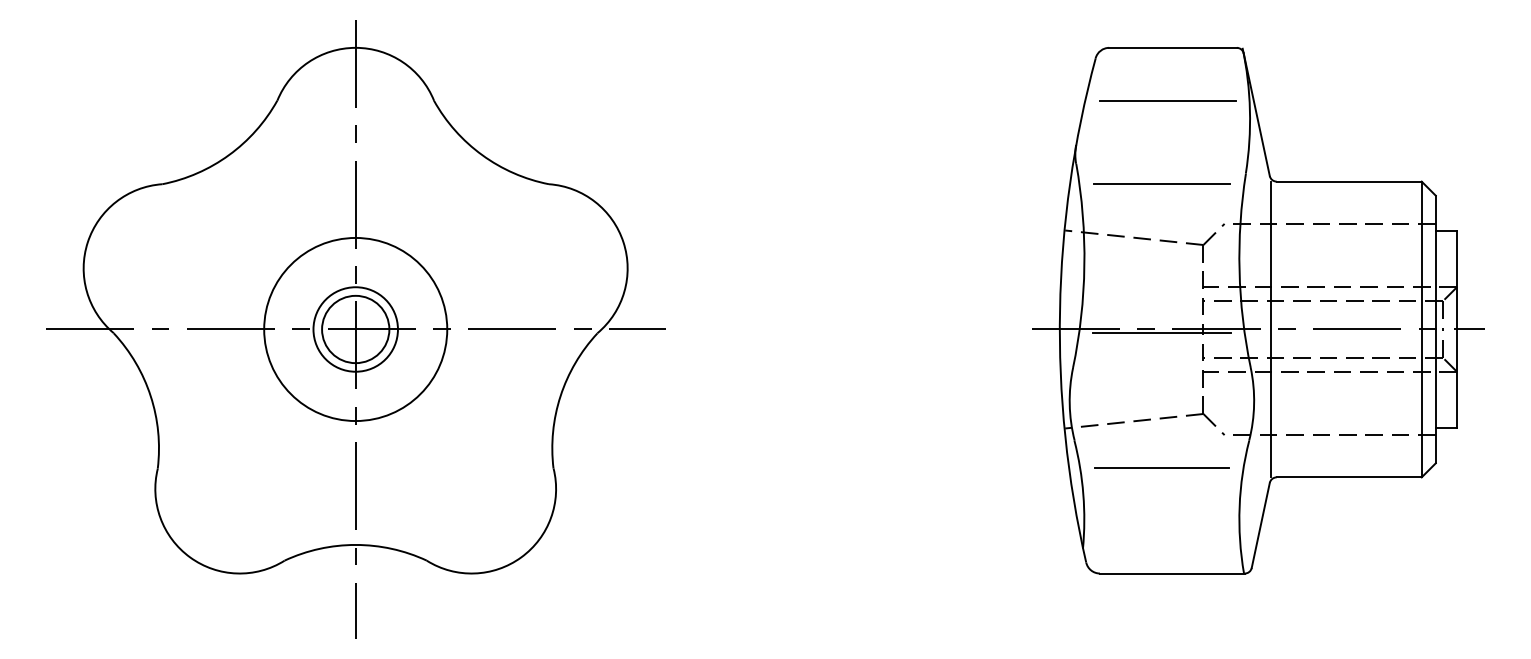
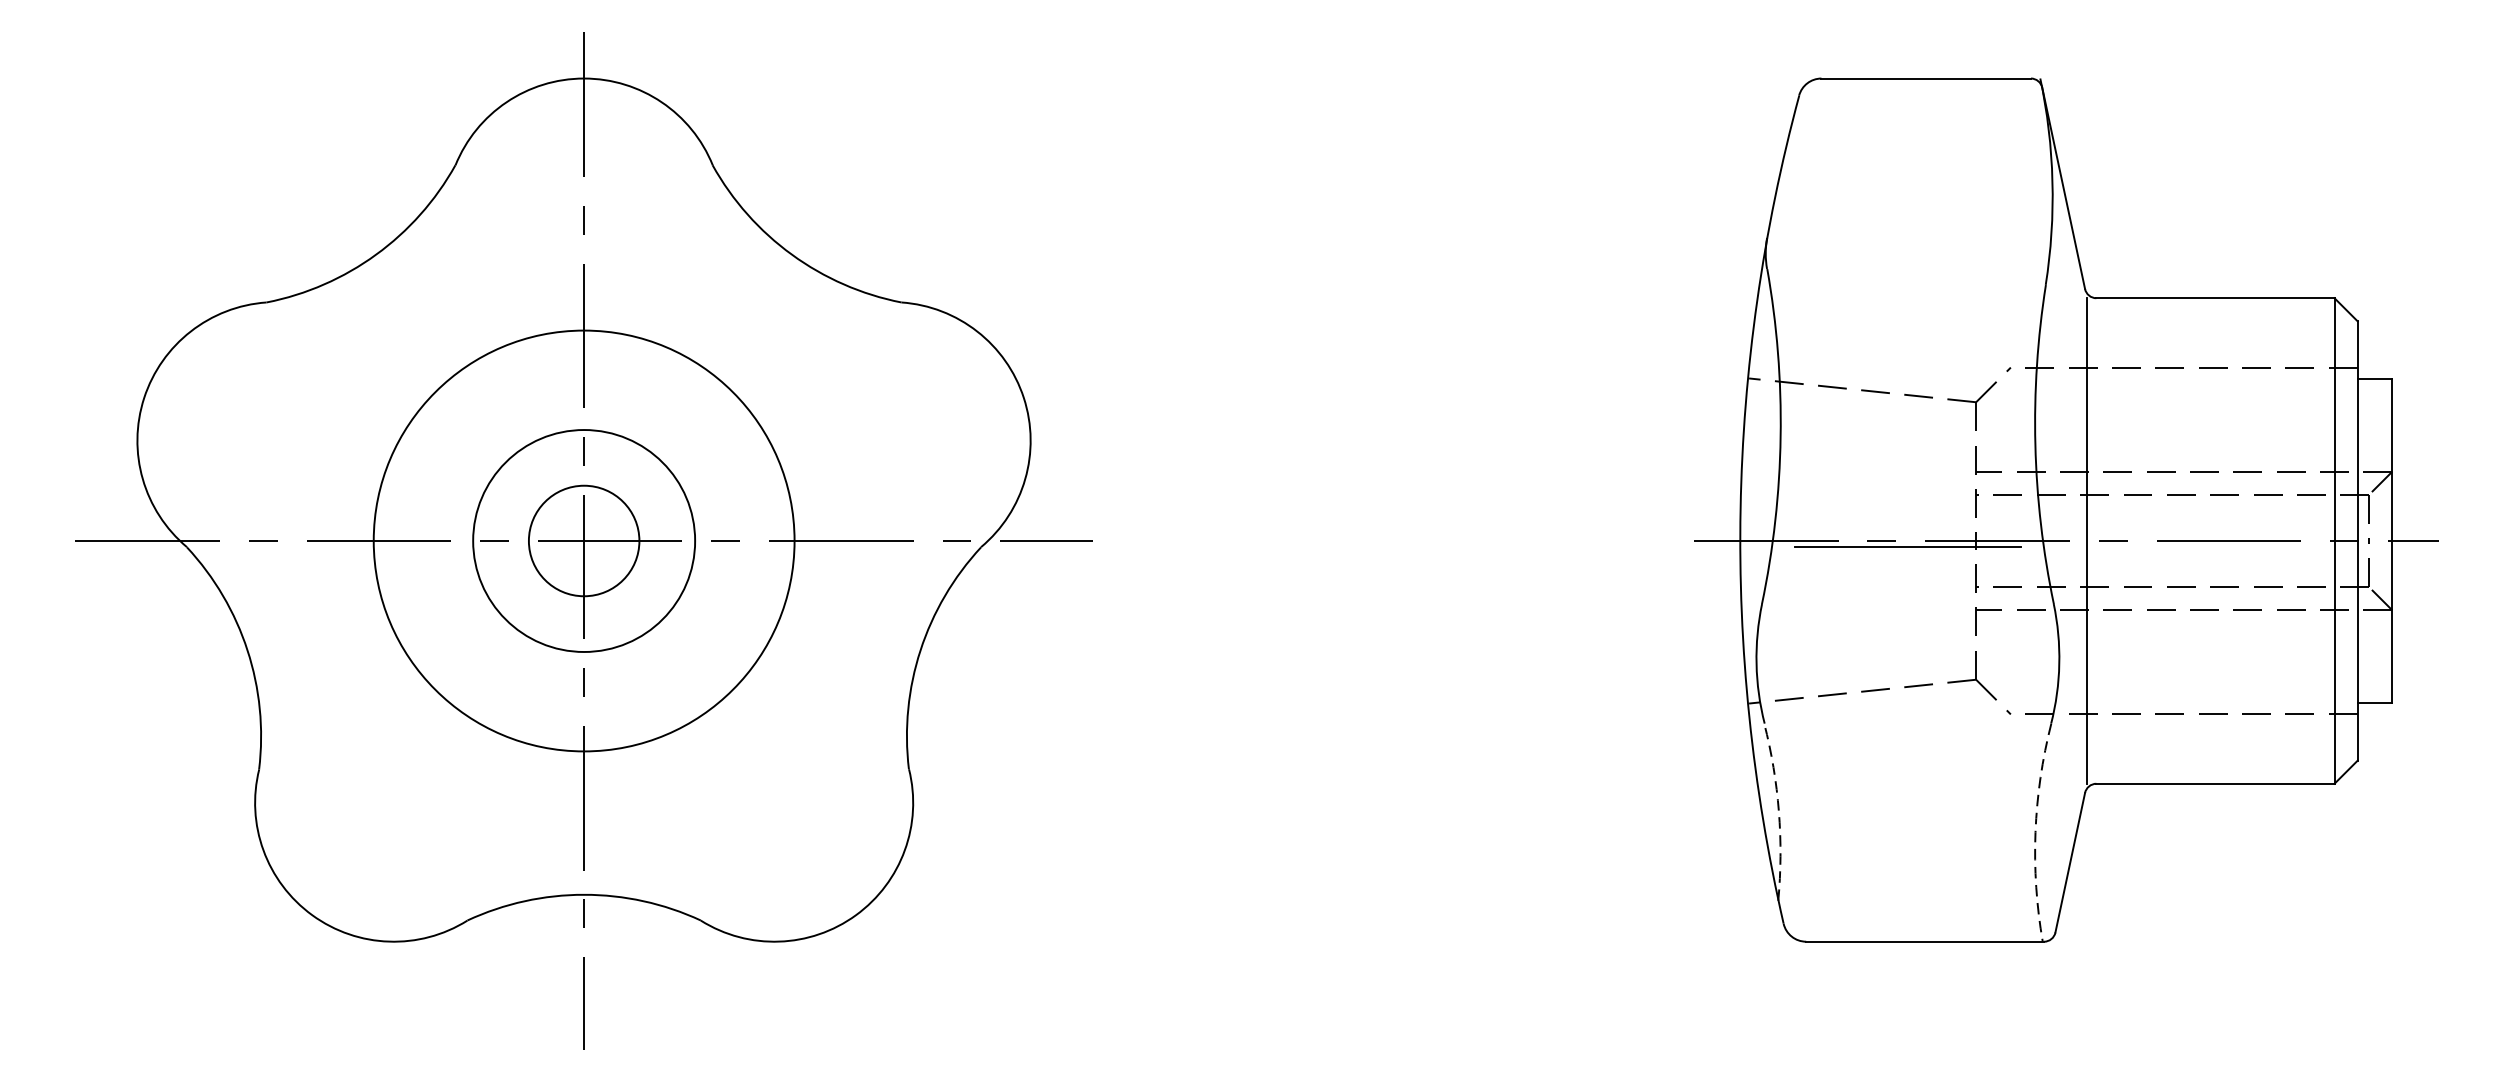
line: (1167, 100) -> (1917, 164), removed
line: (1161, 184) -> (1907, 302), removed
circle: (355, 329) -> (583, 541), size x1.4
circle: (355, 329) -> (583, 541), size x1.6
line: (1161, 467) -> (1907, 767), removed
arc: (1083, 494) -> (1779, 811), solid -> dashed
arc: (1239, 506) -> (2035, 831), solid -> dashed

